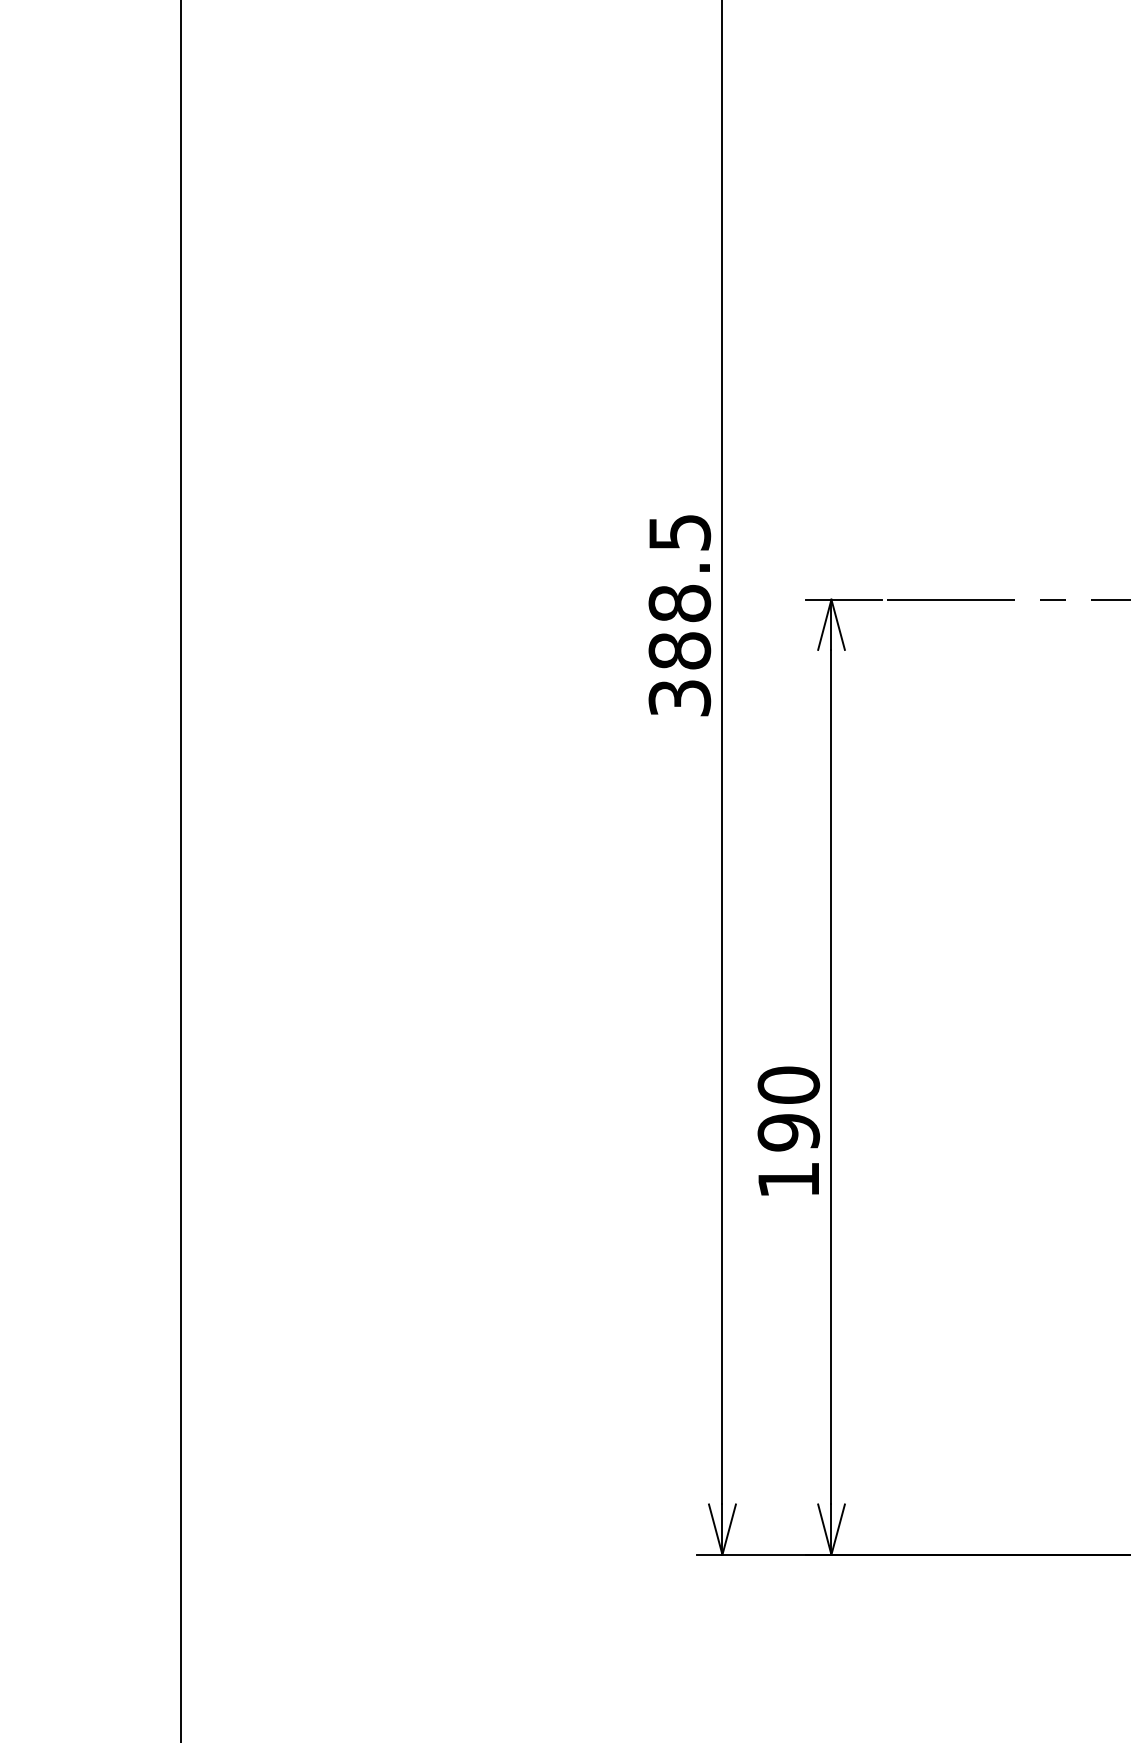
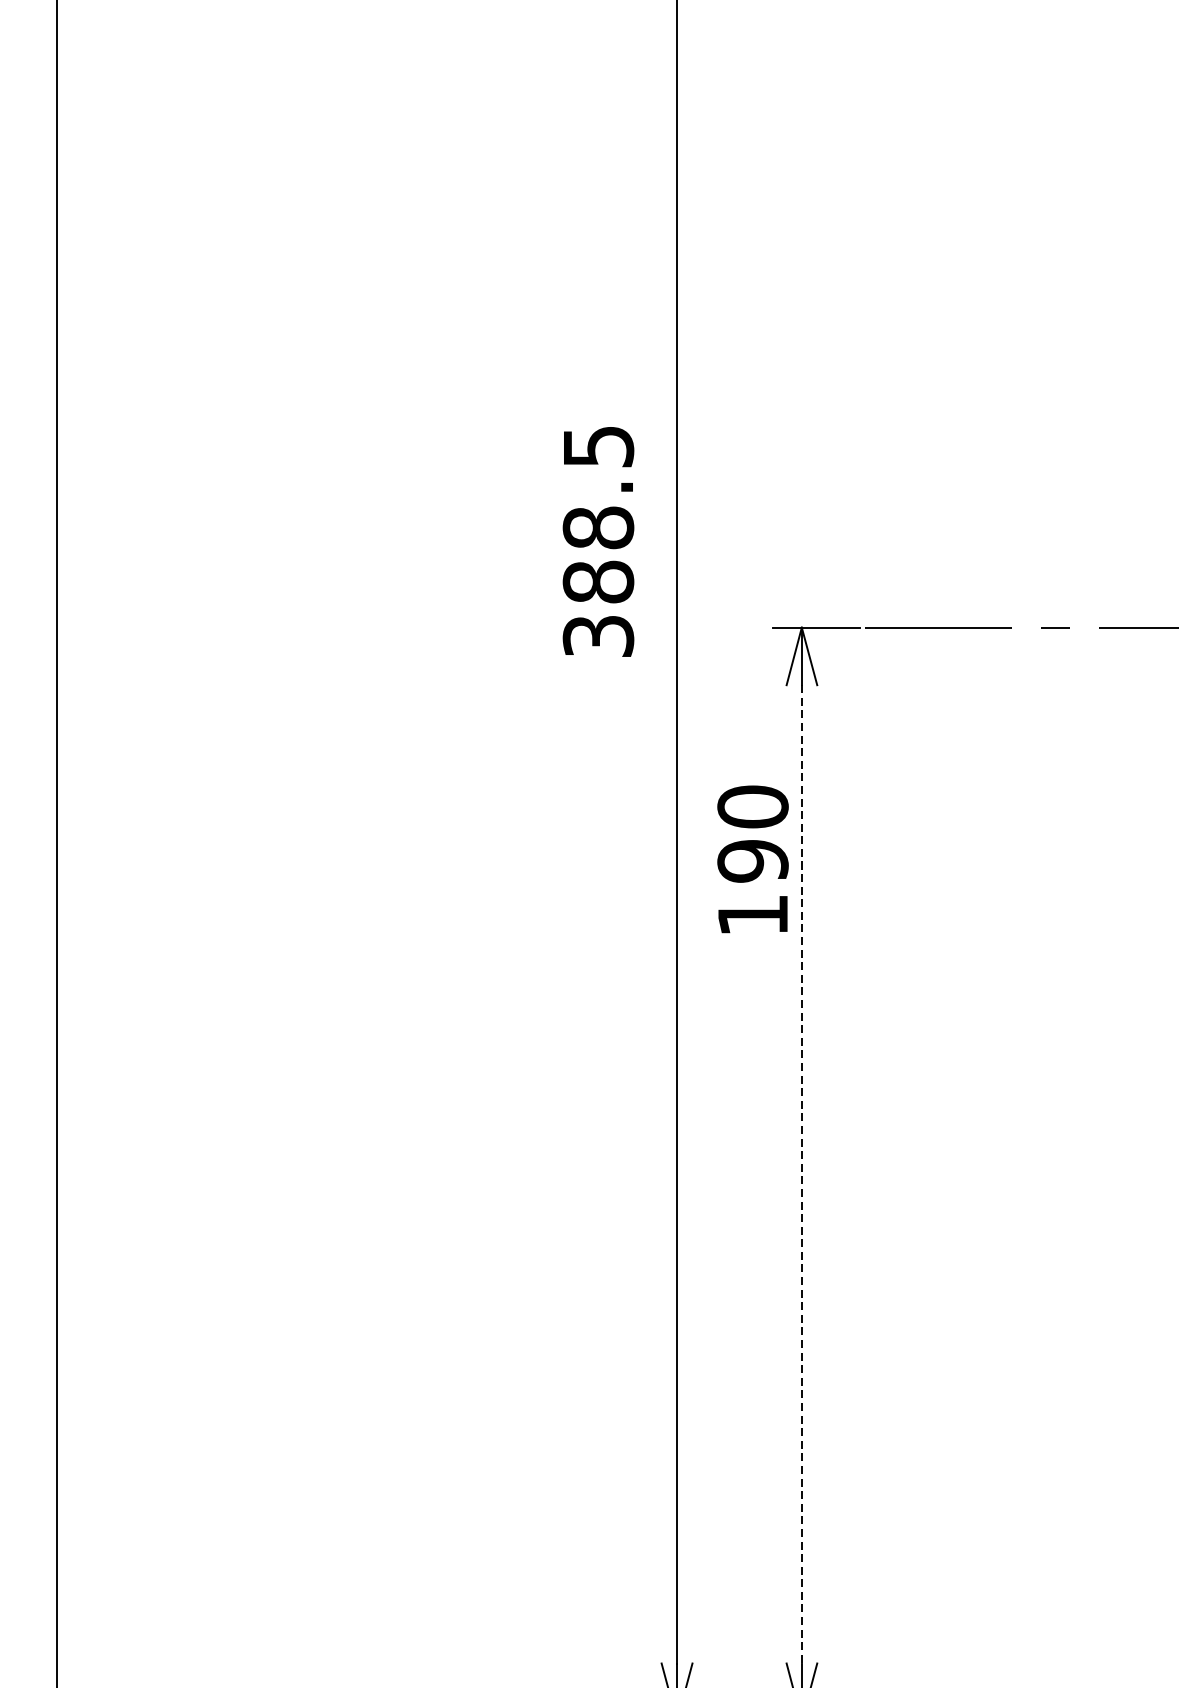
text: (679, 615) -> (598, 541), moved
line: (831, 1077) -> (801, 1174), solid -> dashed
text: (788, 1130) -> (752, 858), moved

